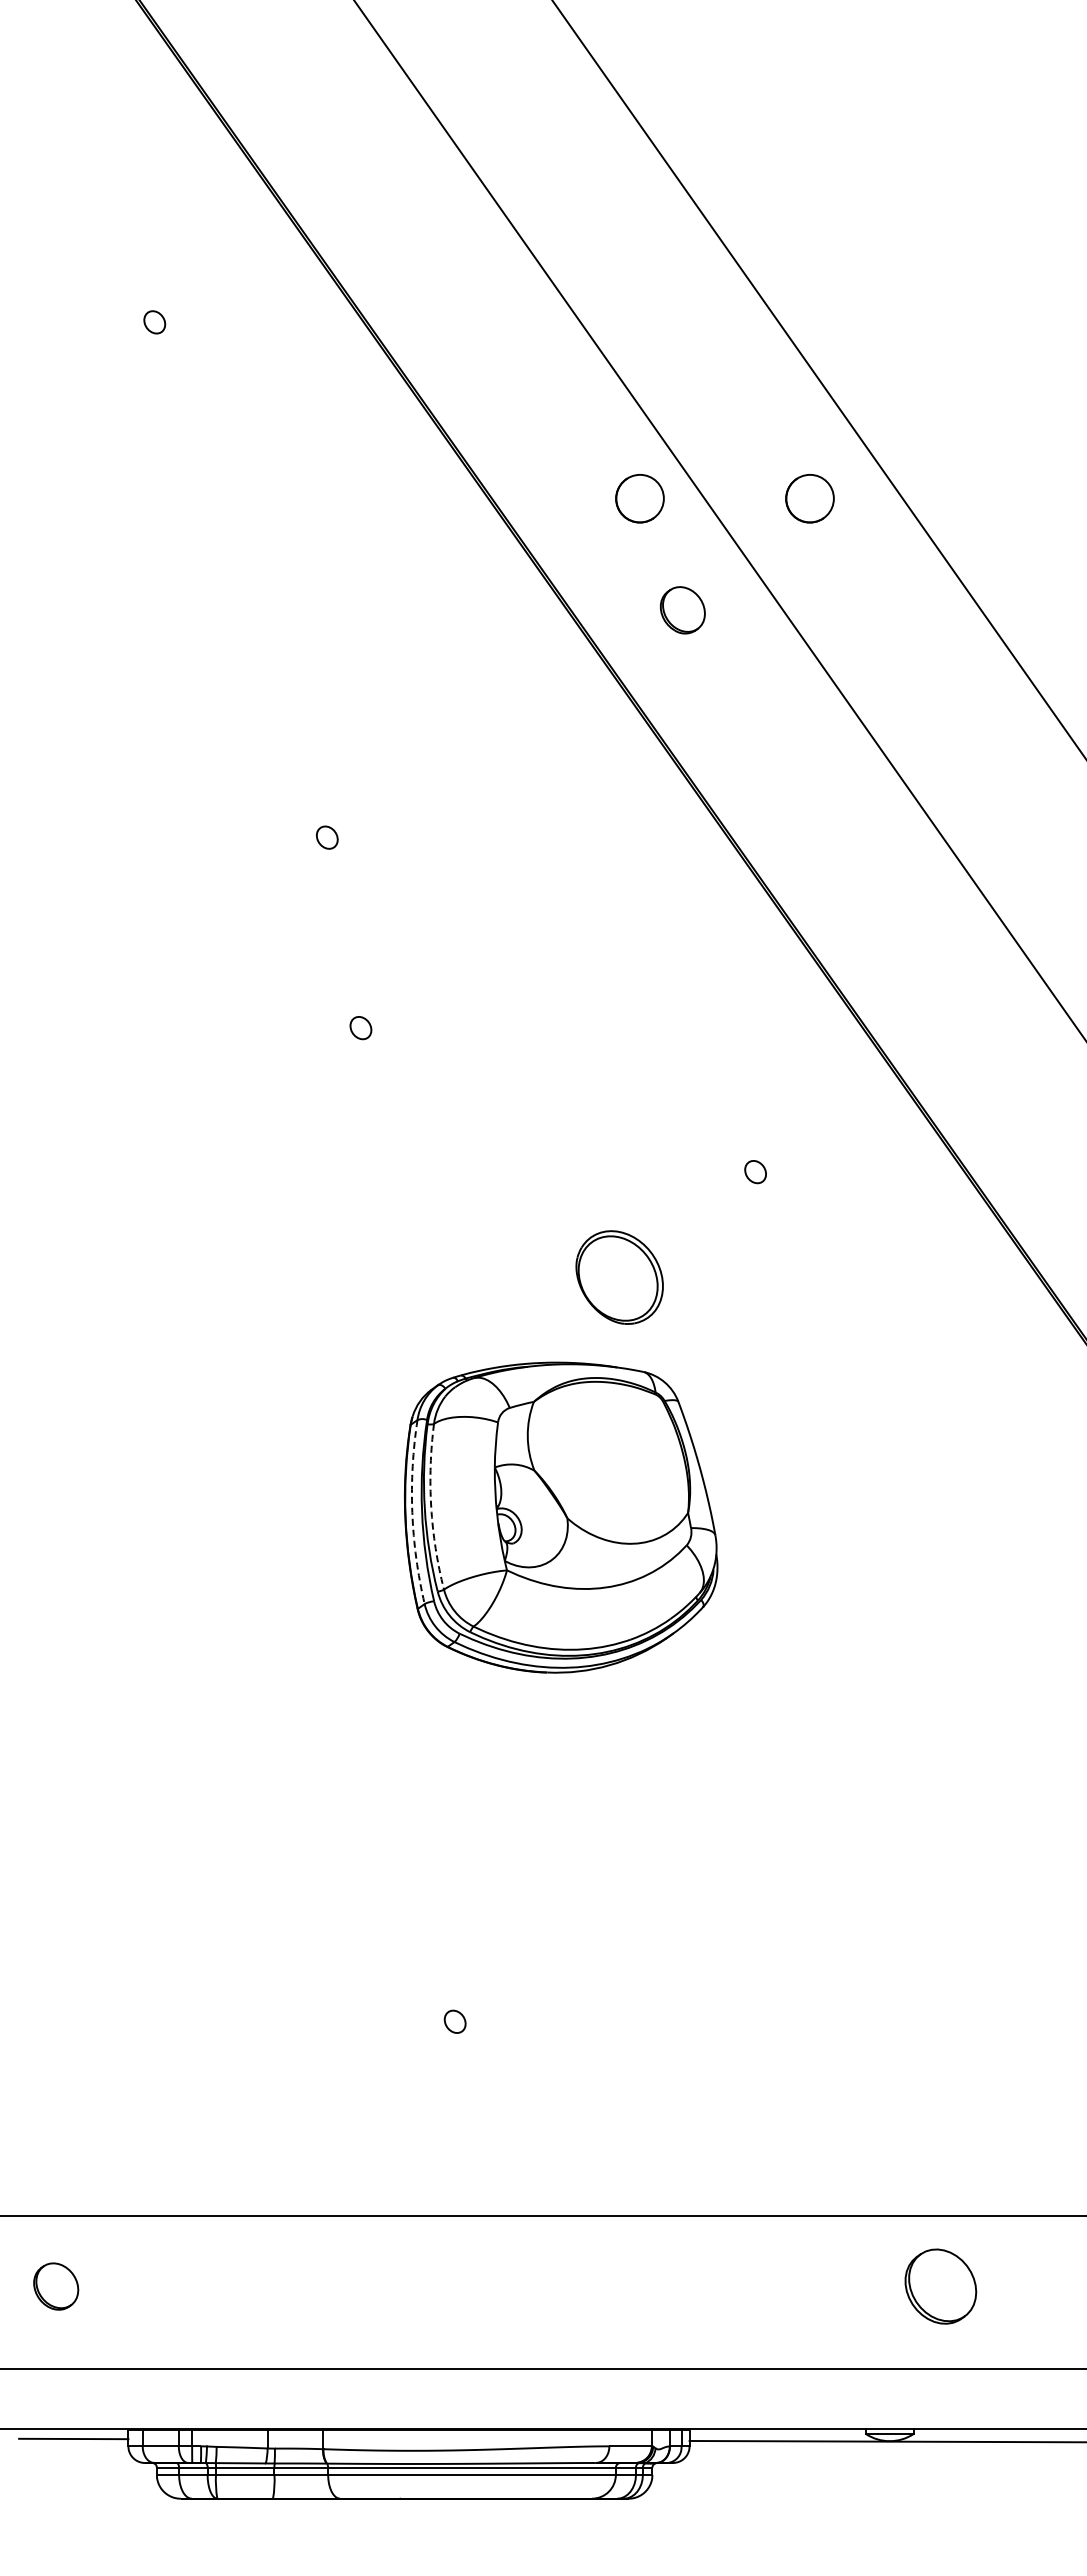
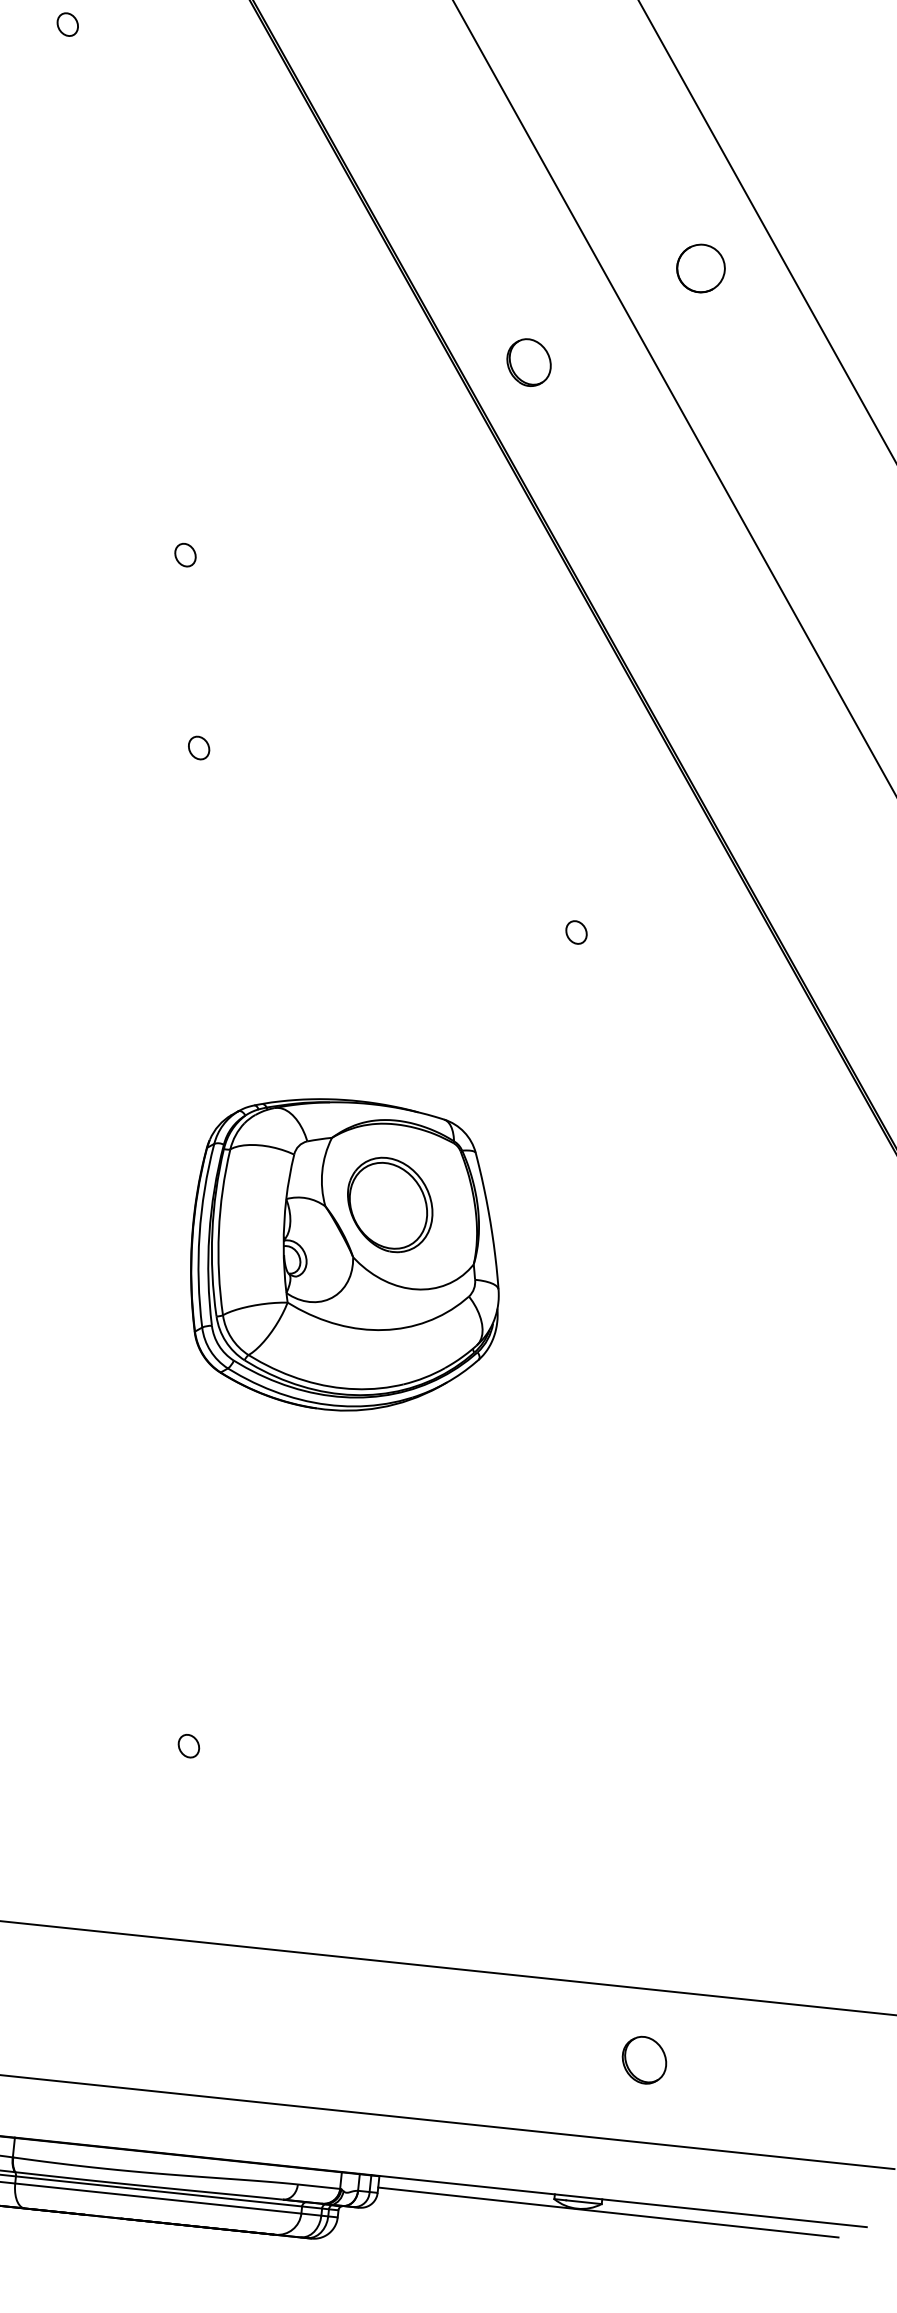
circle: (639, 498) -> (531, 250), removed
part: (682, 610) -> (528, 362), moved
part: (619, 1277) -> (389, 1204), moved
arc: (431, 1507) -> (219, 1232), dashed -> solid
arc: (412, 1512) -> (199, 1235), dashed -> solid
part: (941, 2286) -> (644, 2060), size x0.62

